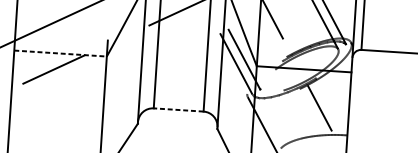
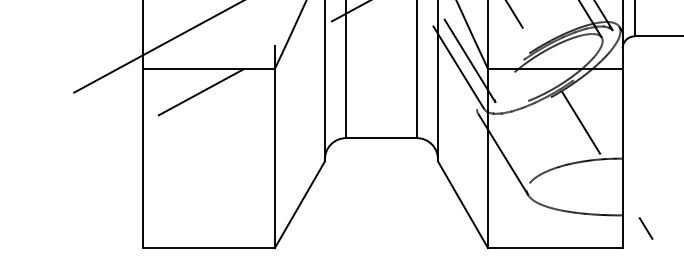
line: (60, 53) -> (209, 69), dashed -> solid
line: (177, 110) -> (380, 138), dashed -> solid

